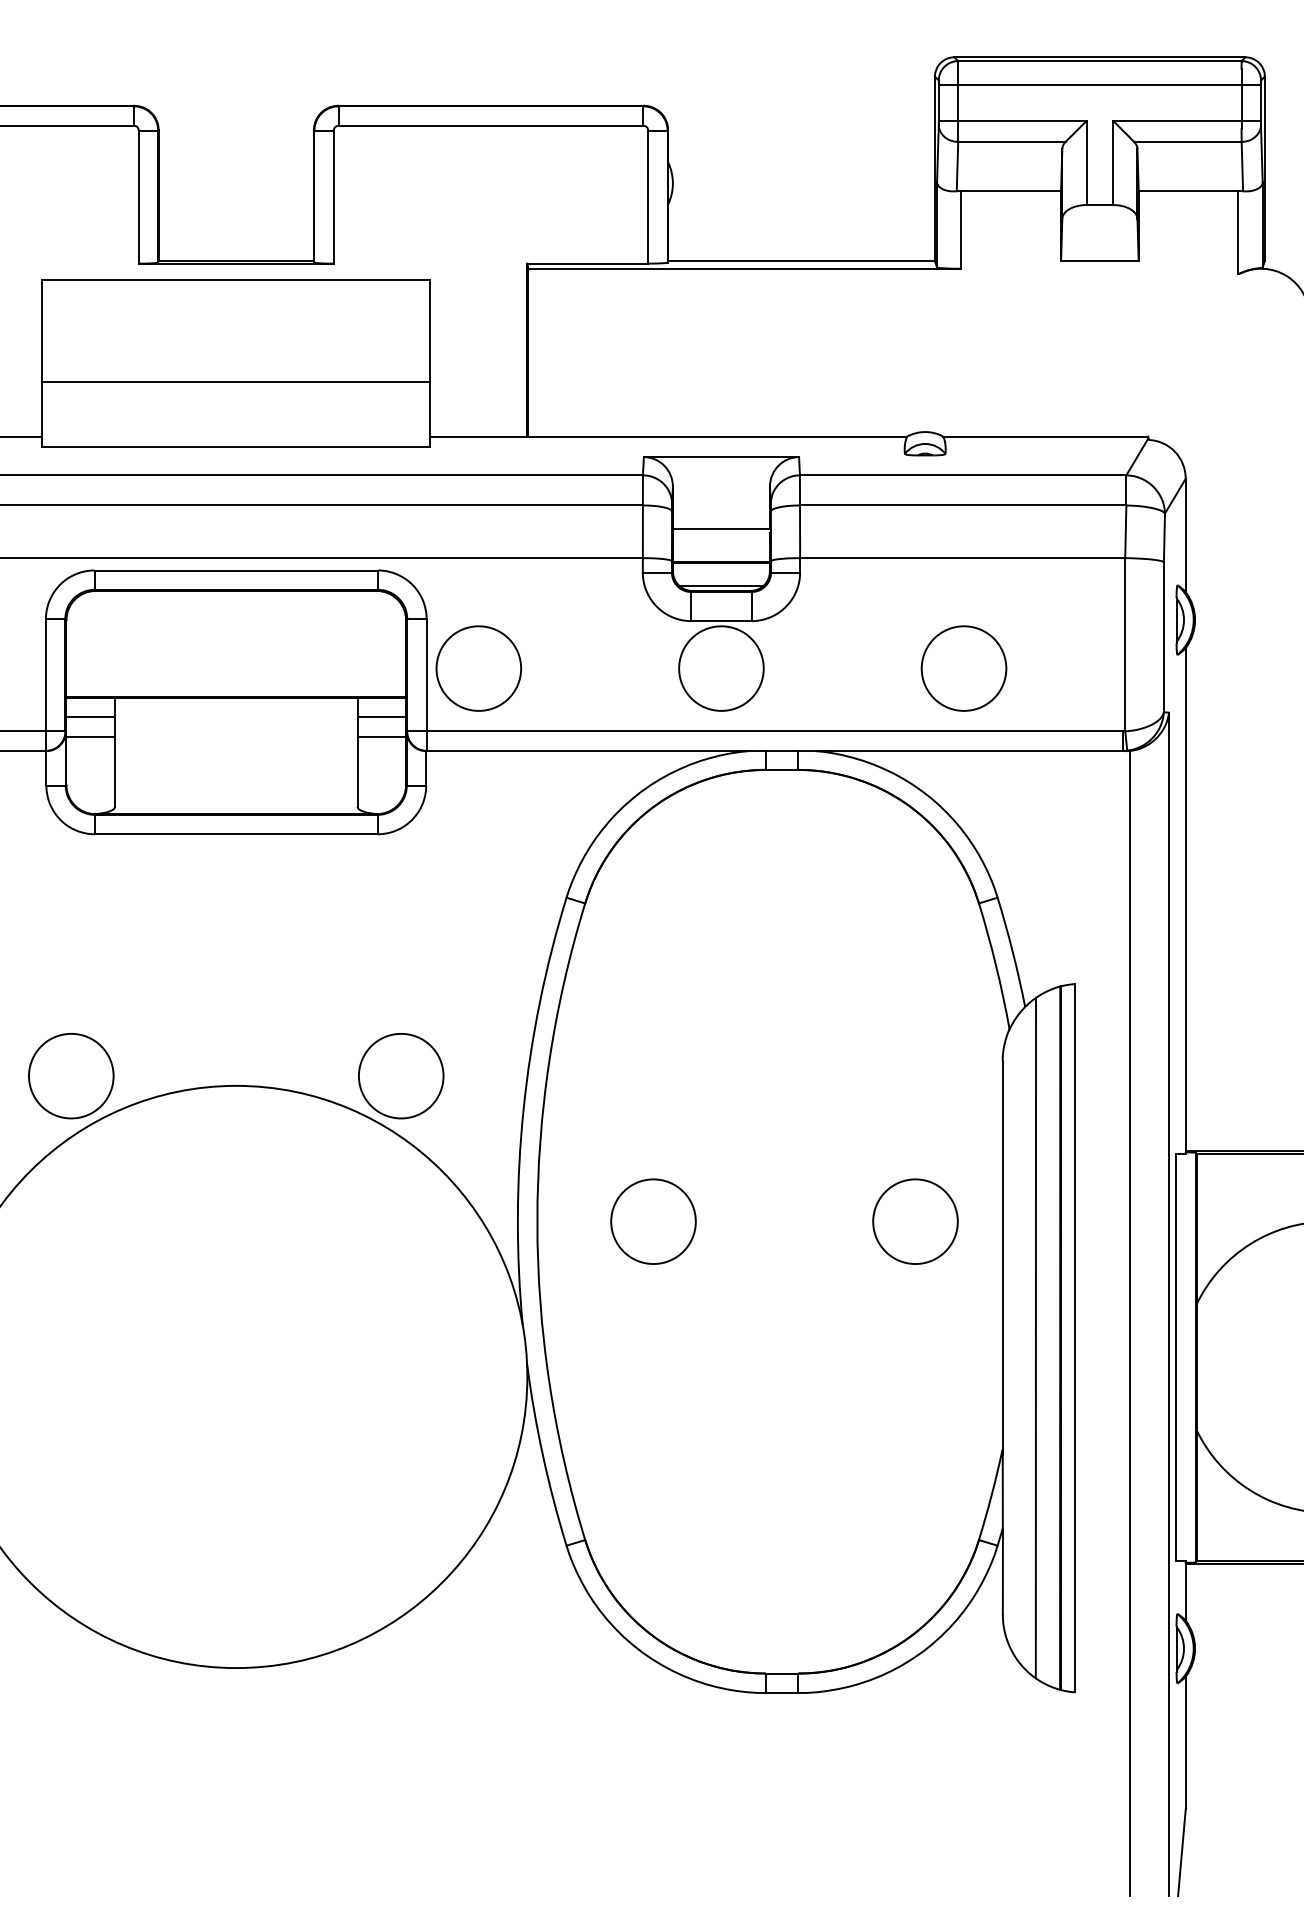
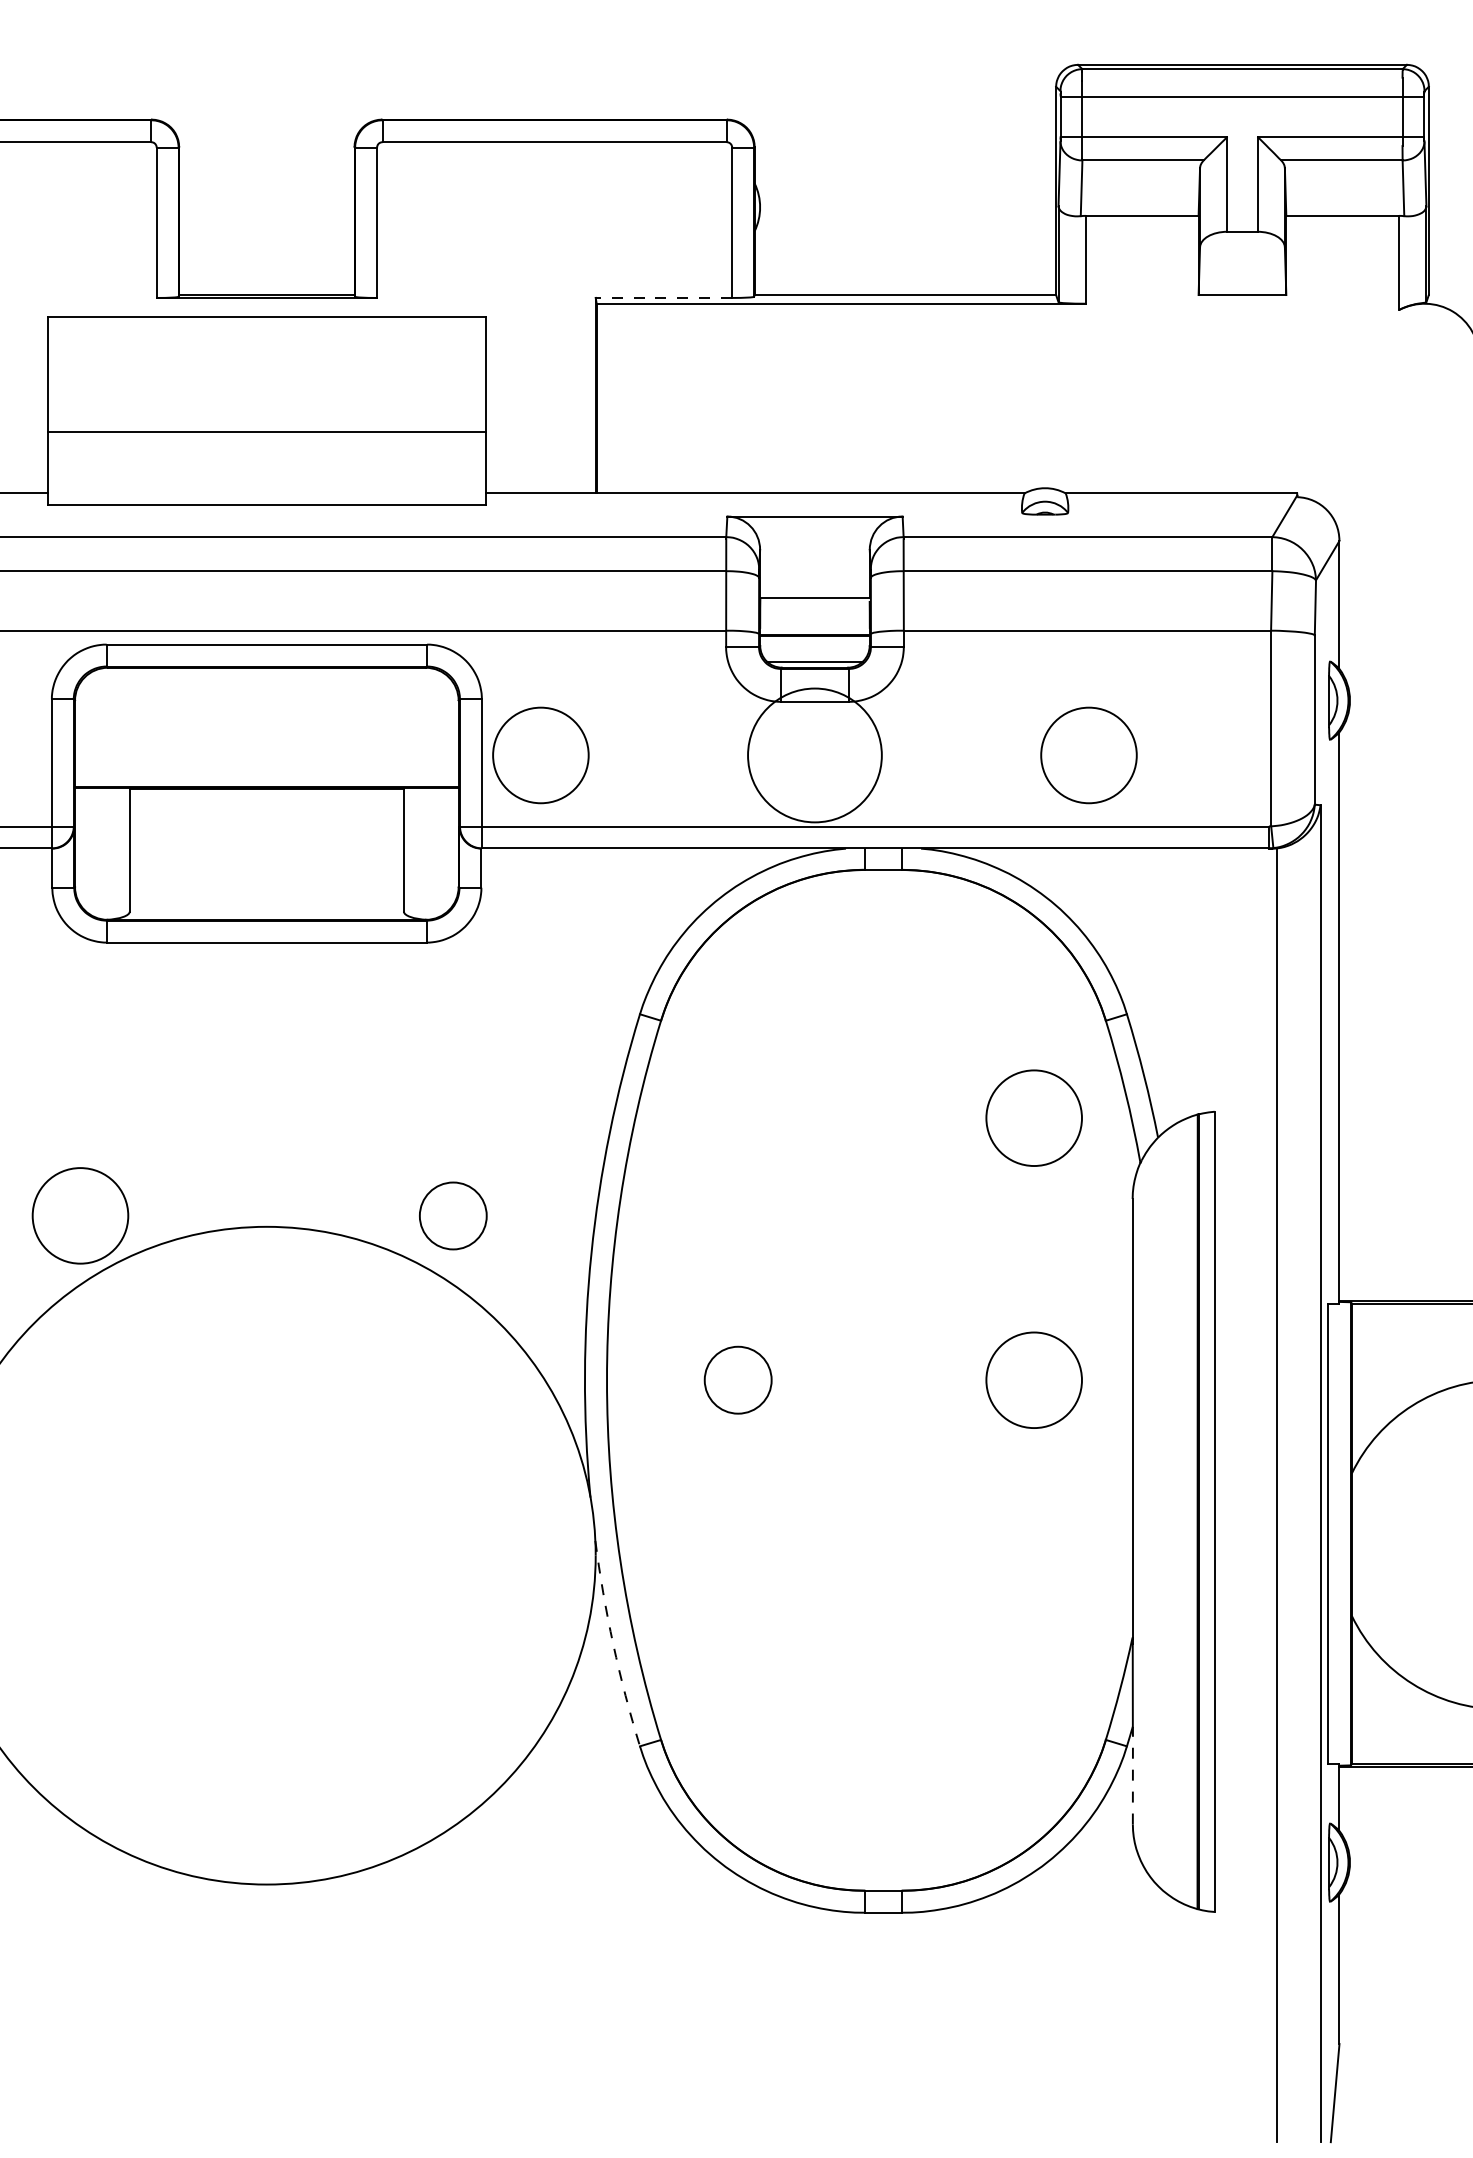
line: (587, 263) -> (663, 297), solid -> dashed
circle: (721, 668) -> (815, 755), size x1.4
line: (90, 717) -> (102, 810), removed
line: (381, 717) -> (430, 810), removed
line: (90, 736) -> (102, 832), removed
line: (381, 736) -> (430, 832), removed
circle: (915, 989) -> (1034, 1117), added
circle: (401, 1076) -> (453, 1216), size x0.7
circle: (653, 1221) -> (738, 1380), size x0.7
line: (1035, 1337) -> (1169, 1511), removed
arc: (542, 1455) -> (612, 1644), solid -> dashed
line: (1002, 1571) -> (1132, 1775), solid -> dashed

